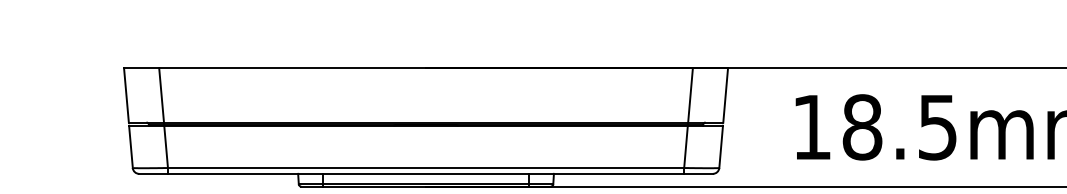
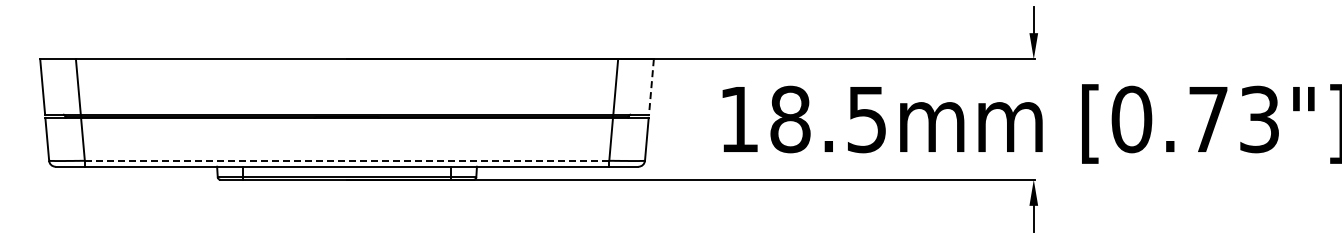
line: (725, 94) -> (651, 86), solid -> dashed
line: (425, 167) -> (346, 160), solid -> dashed

